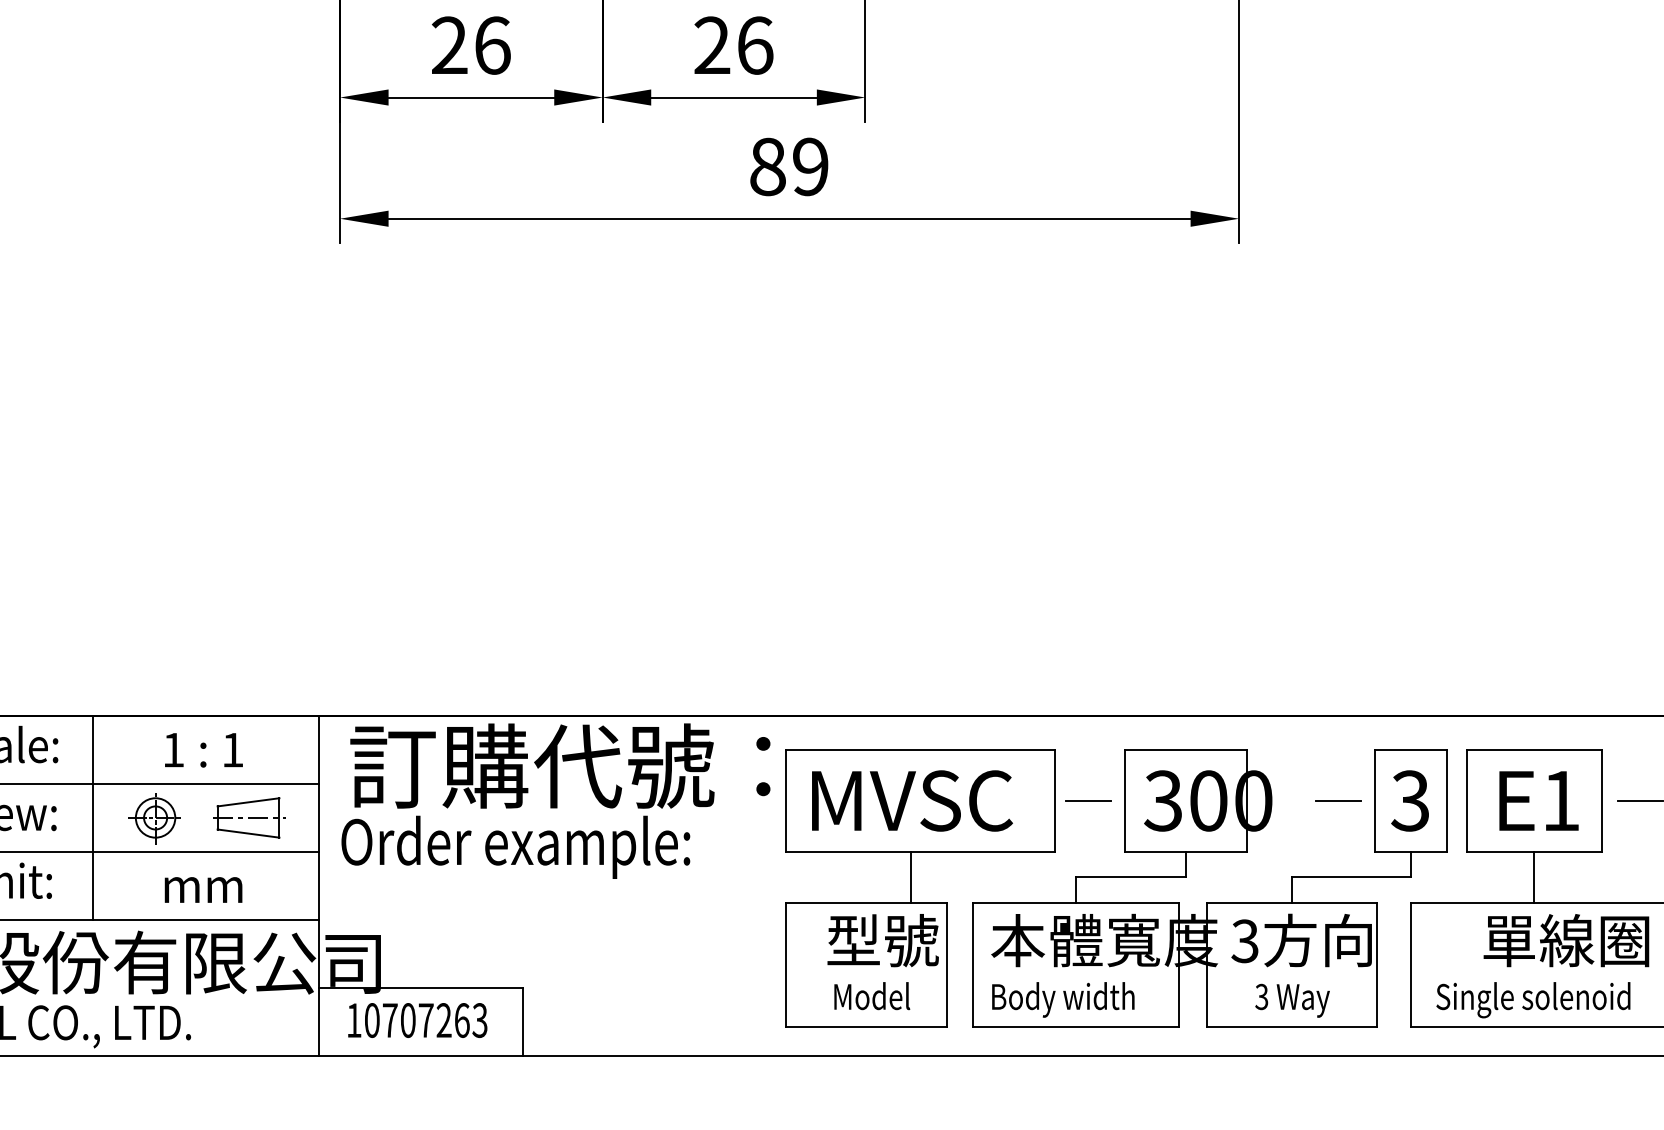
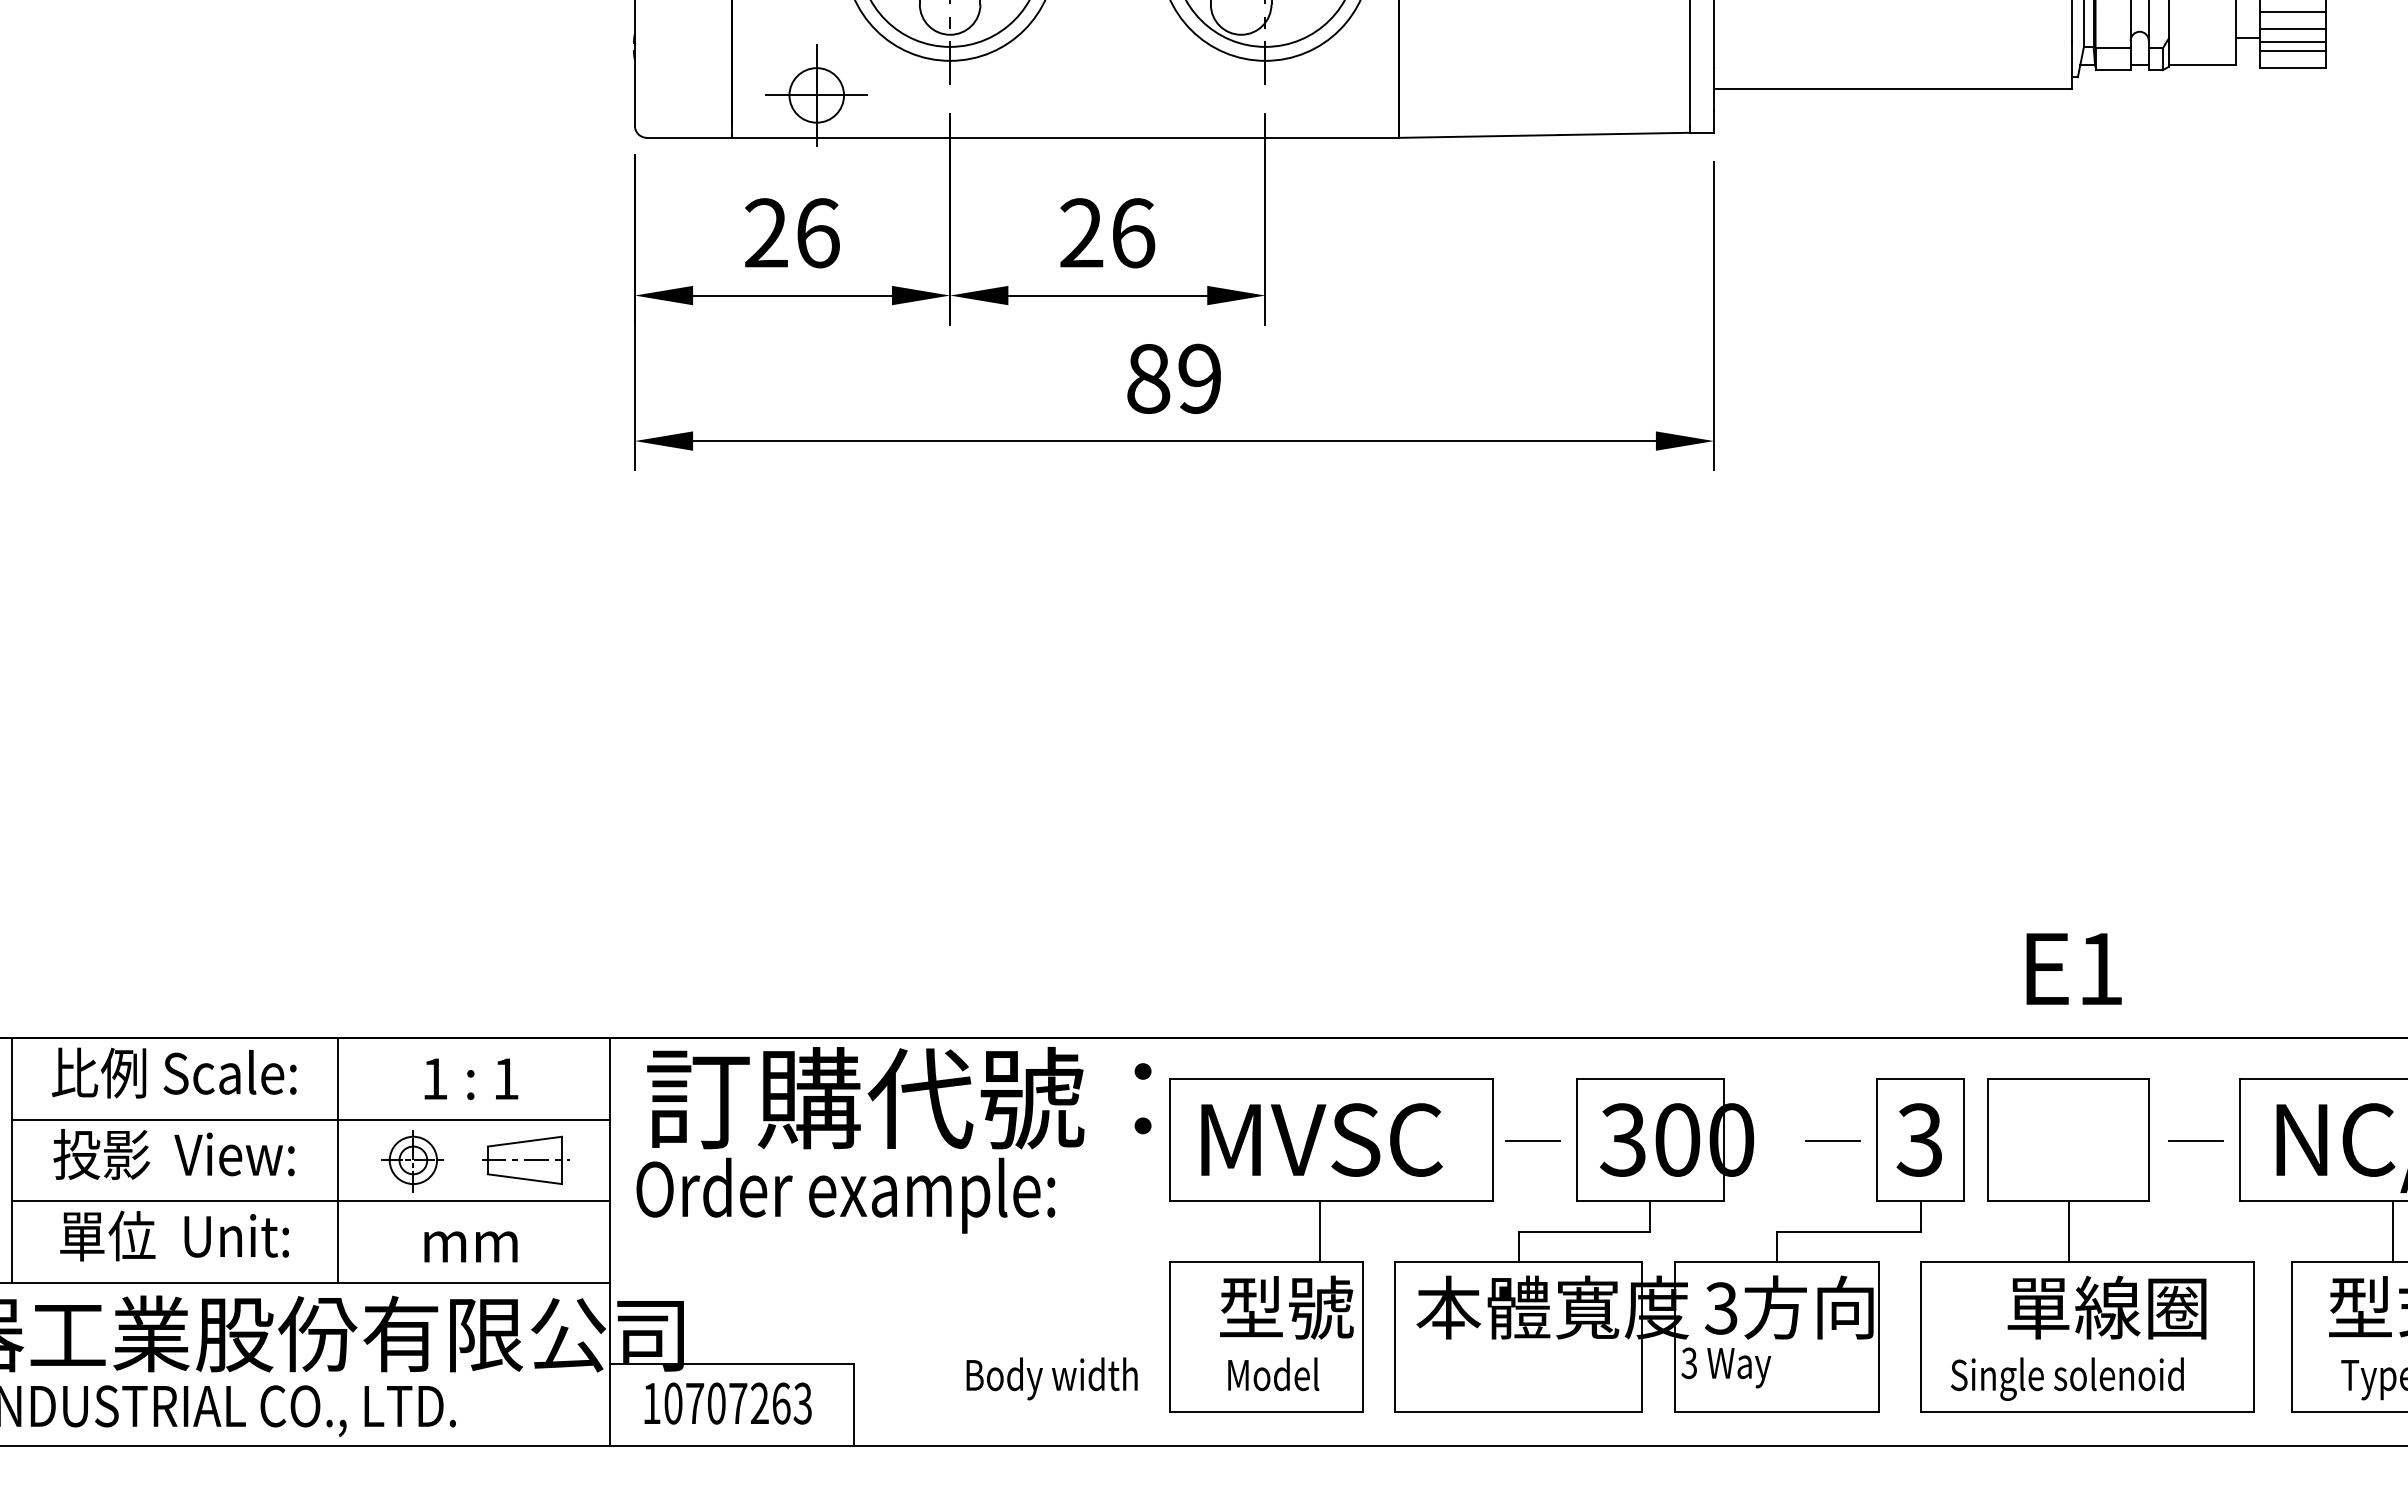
text: (1538, 800) -> (2073, 968), moved
text: (1062, 999) -> (1051, 1378), moved
text: (1292, 1000) -> (1726, 1367), moved

